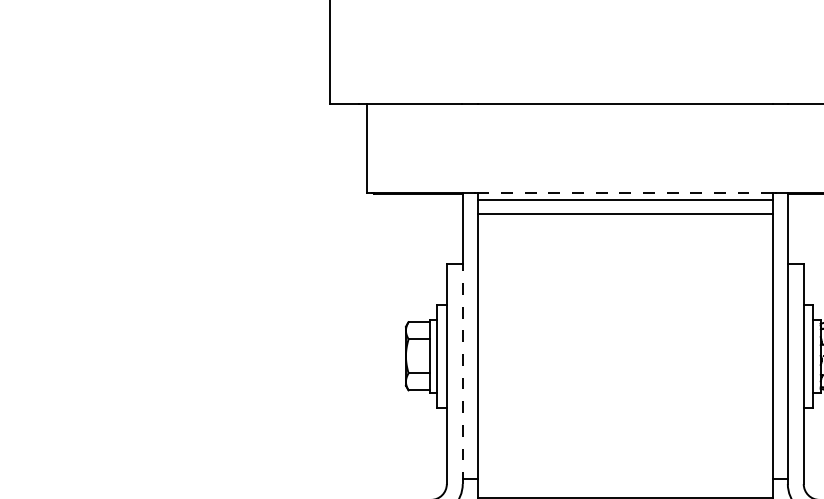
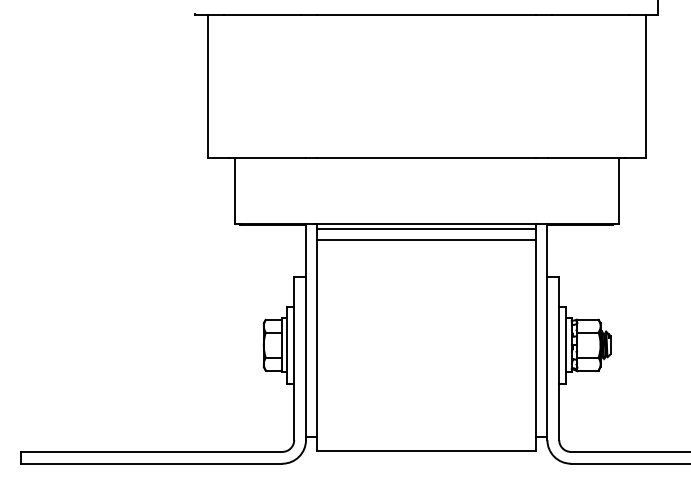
line: (625, 193) -> (426, 224), dashed -> solid
line: (463, 374) -> (306, 358), dashed -> solid

